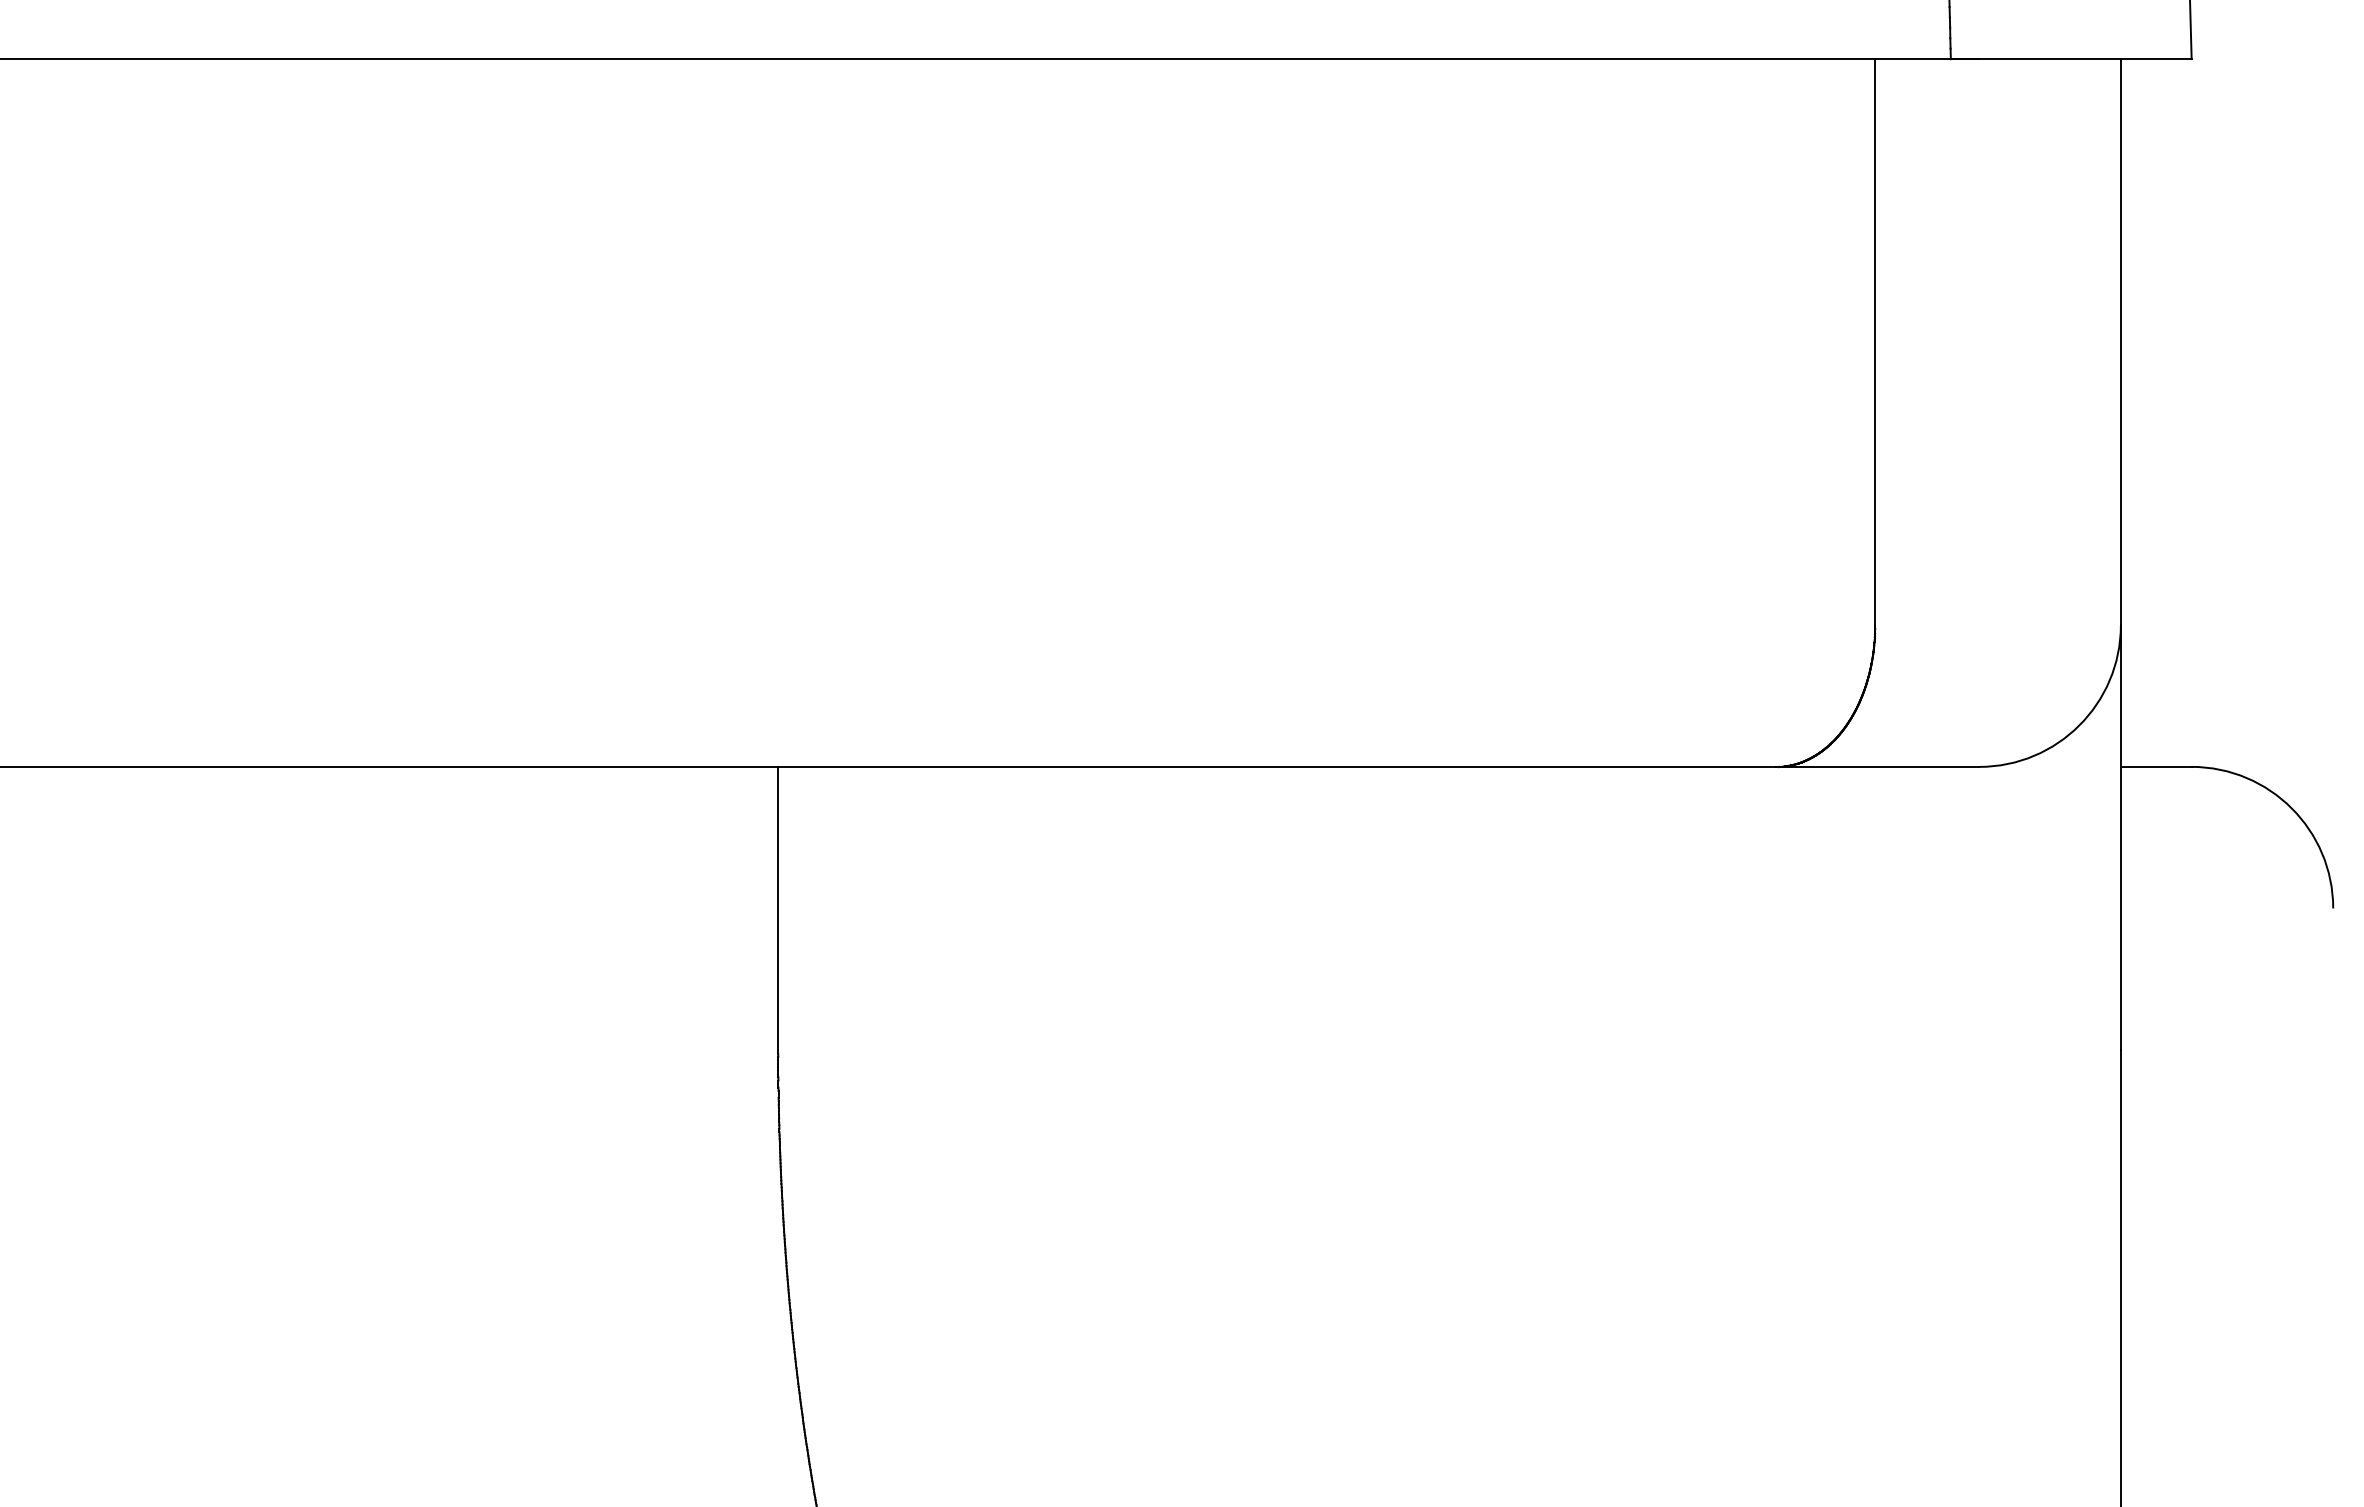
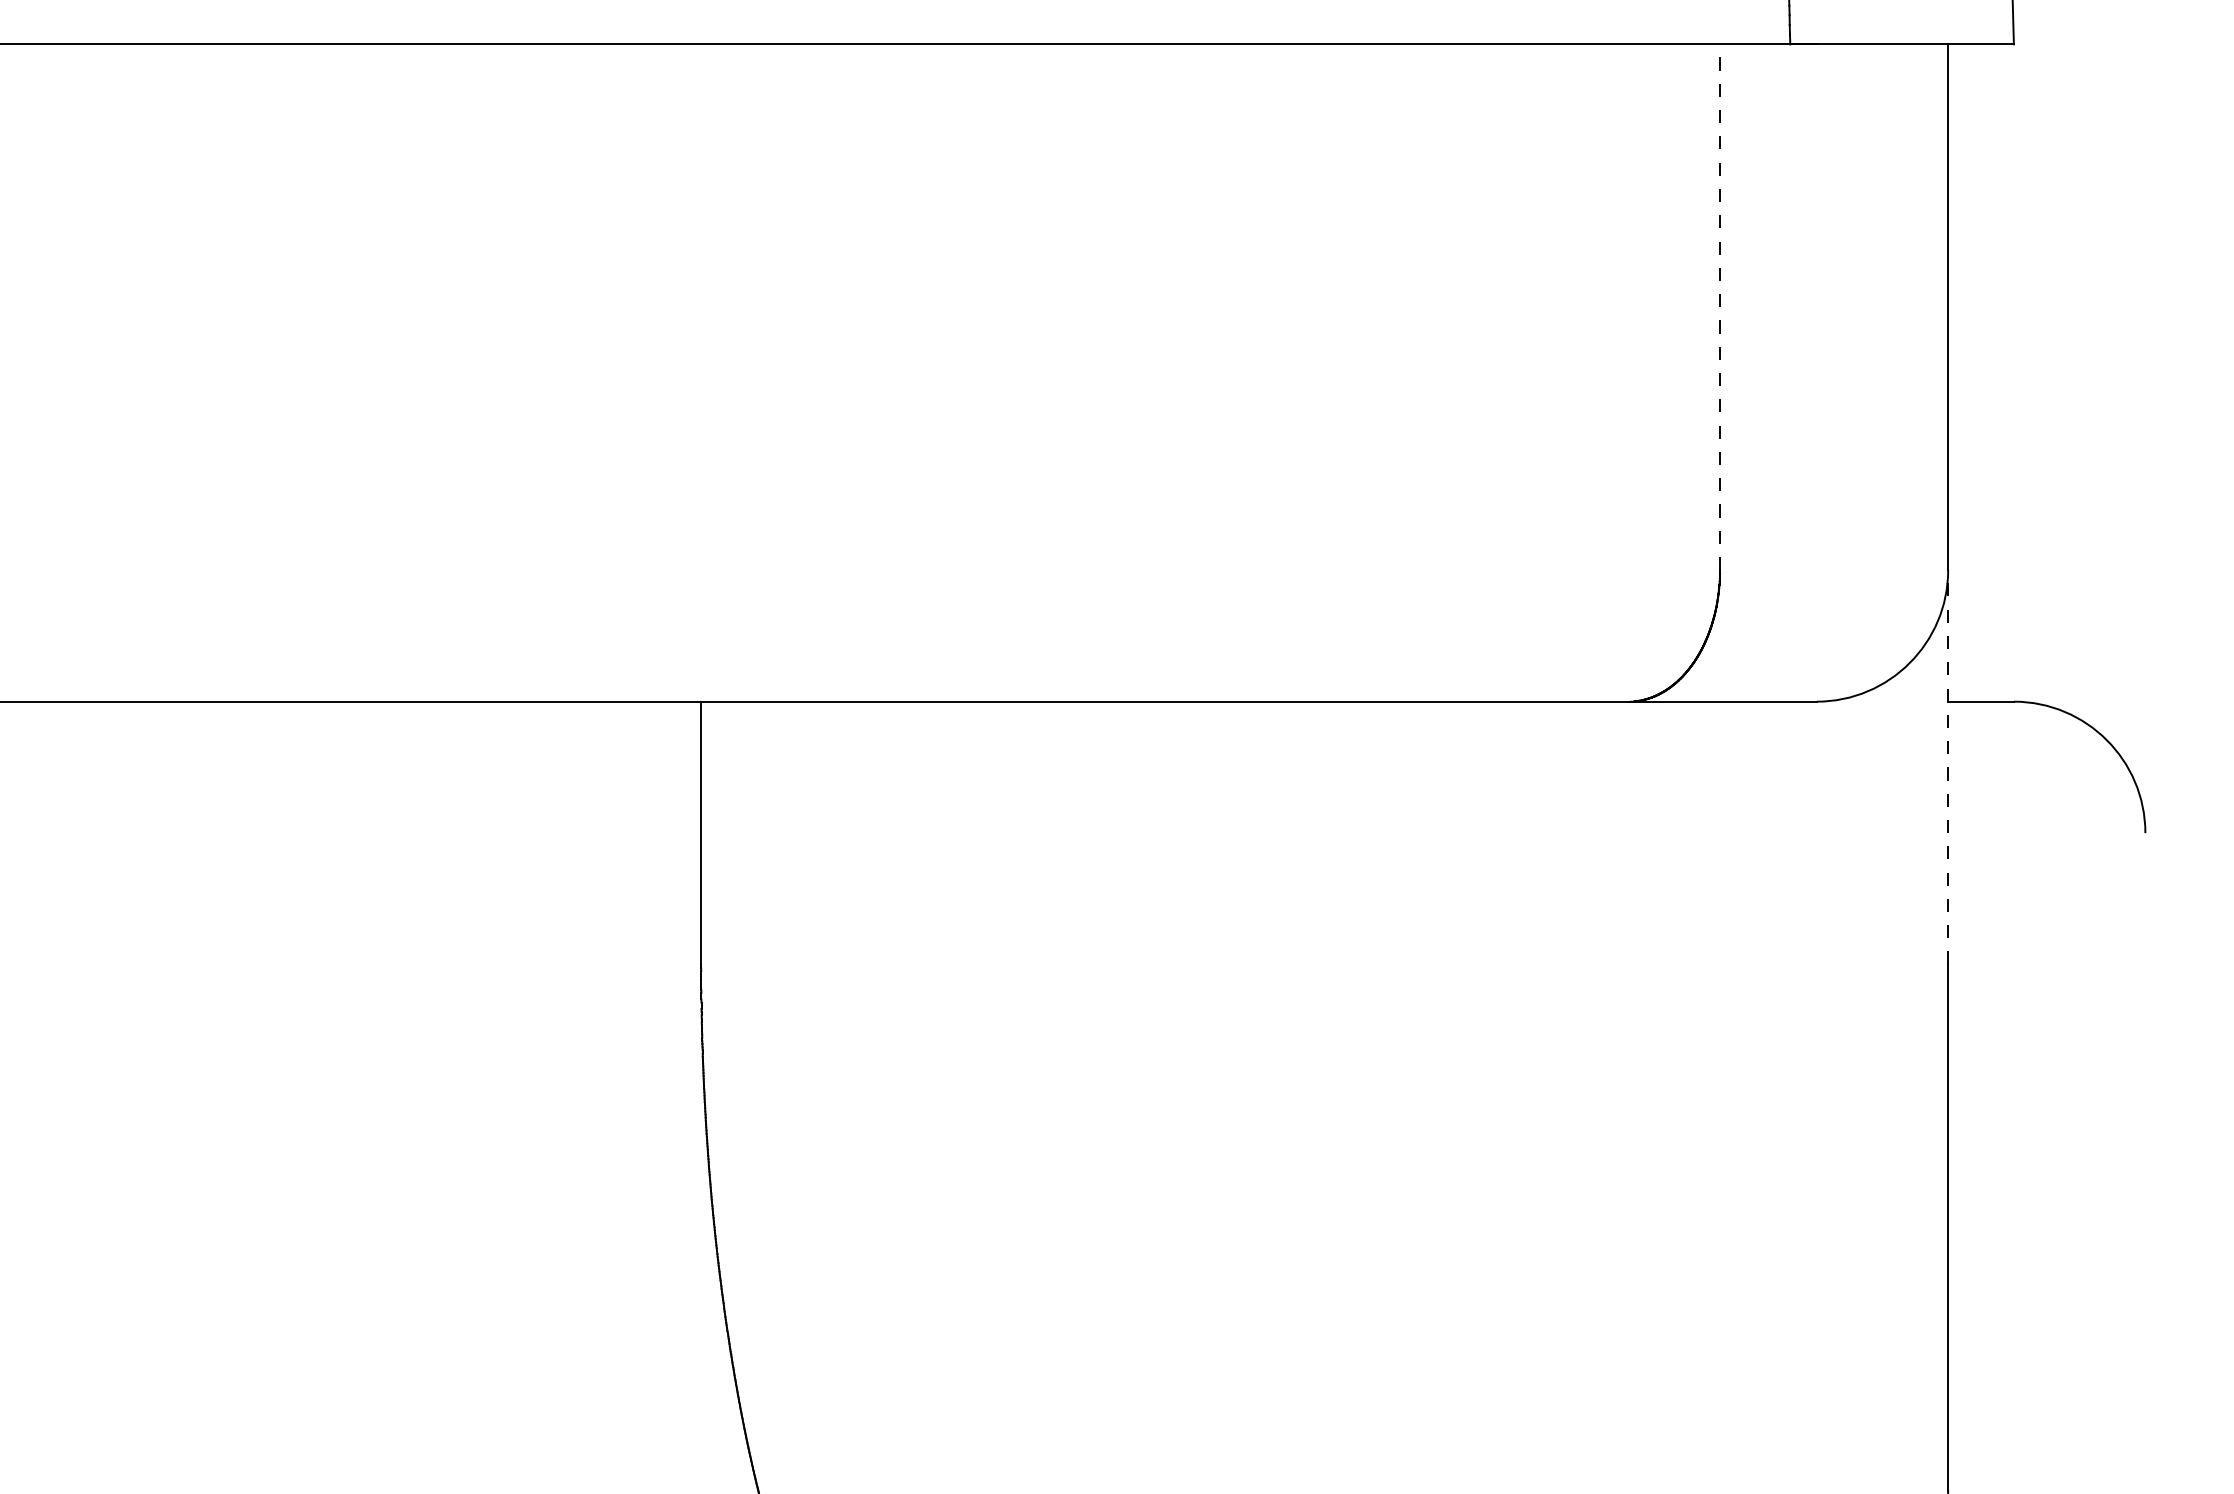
line: (1875, 342) -> (1720, 307), solid -> dashed
line: (2121, 836) -> (1948, 766), solid -> dashed

